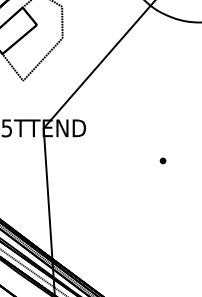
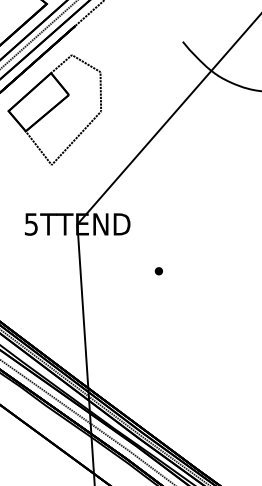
part: (162, 161) -> (158, 271), moved

